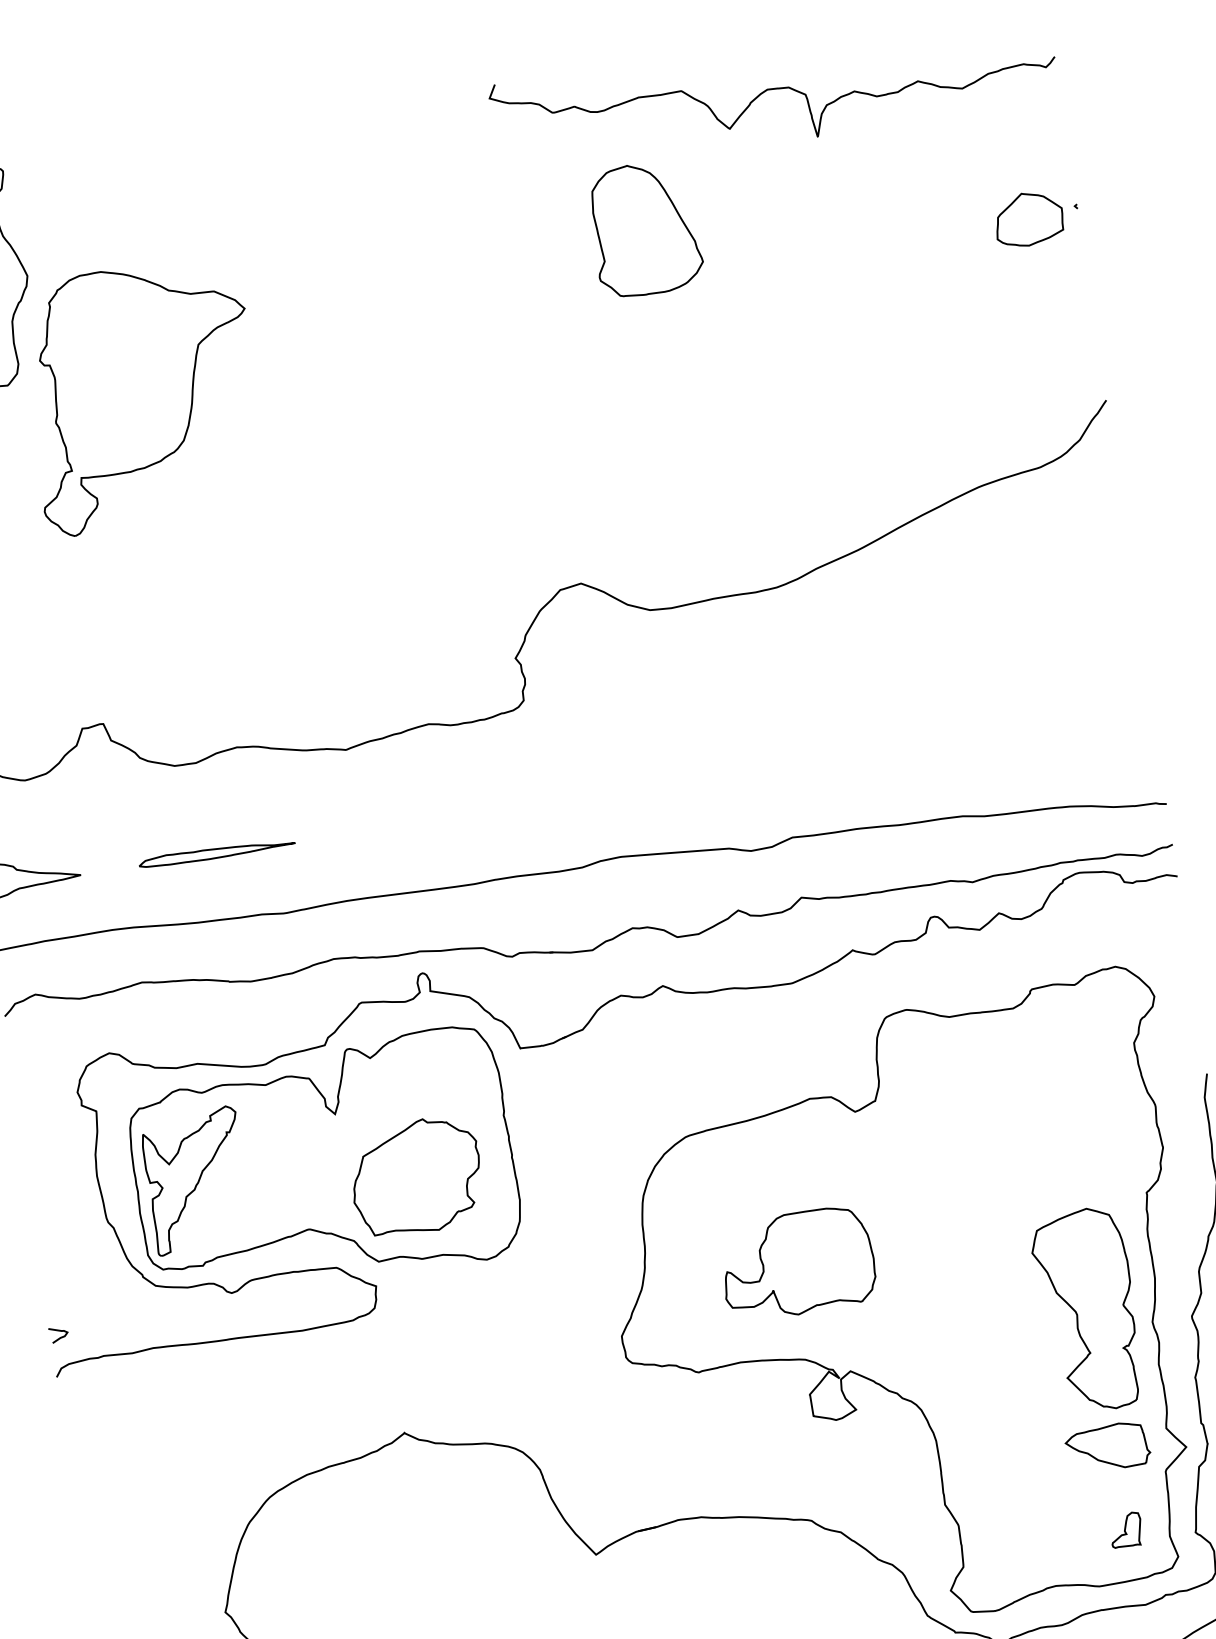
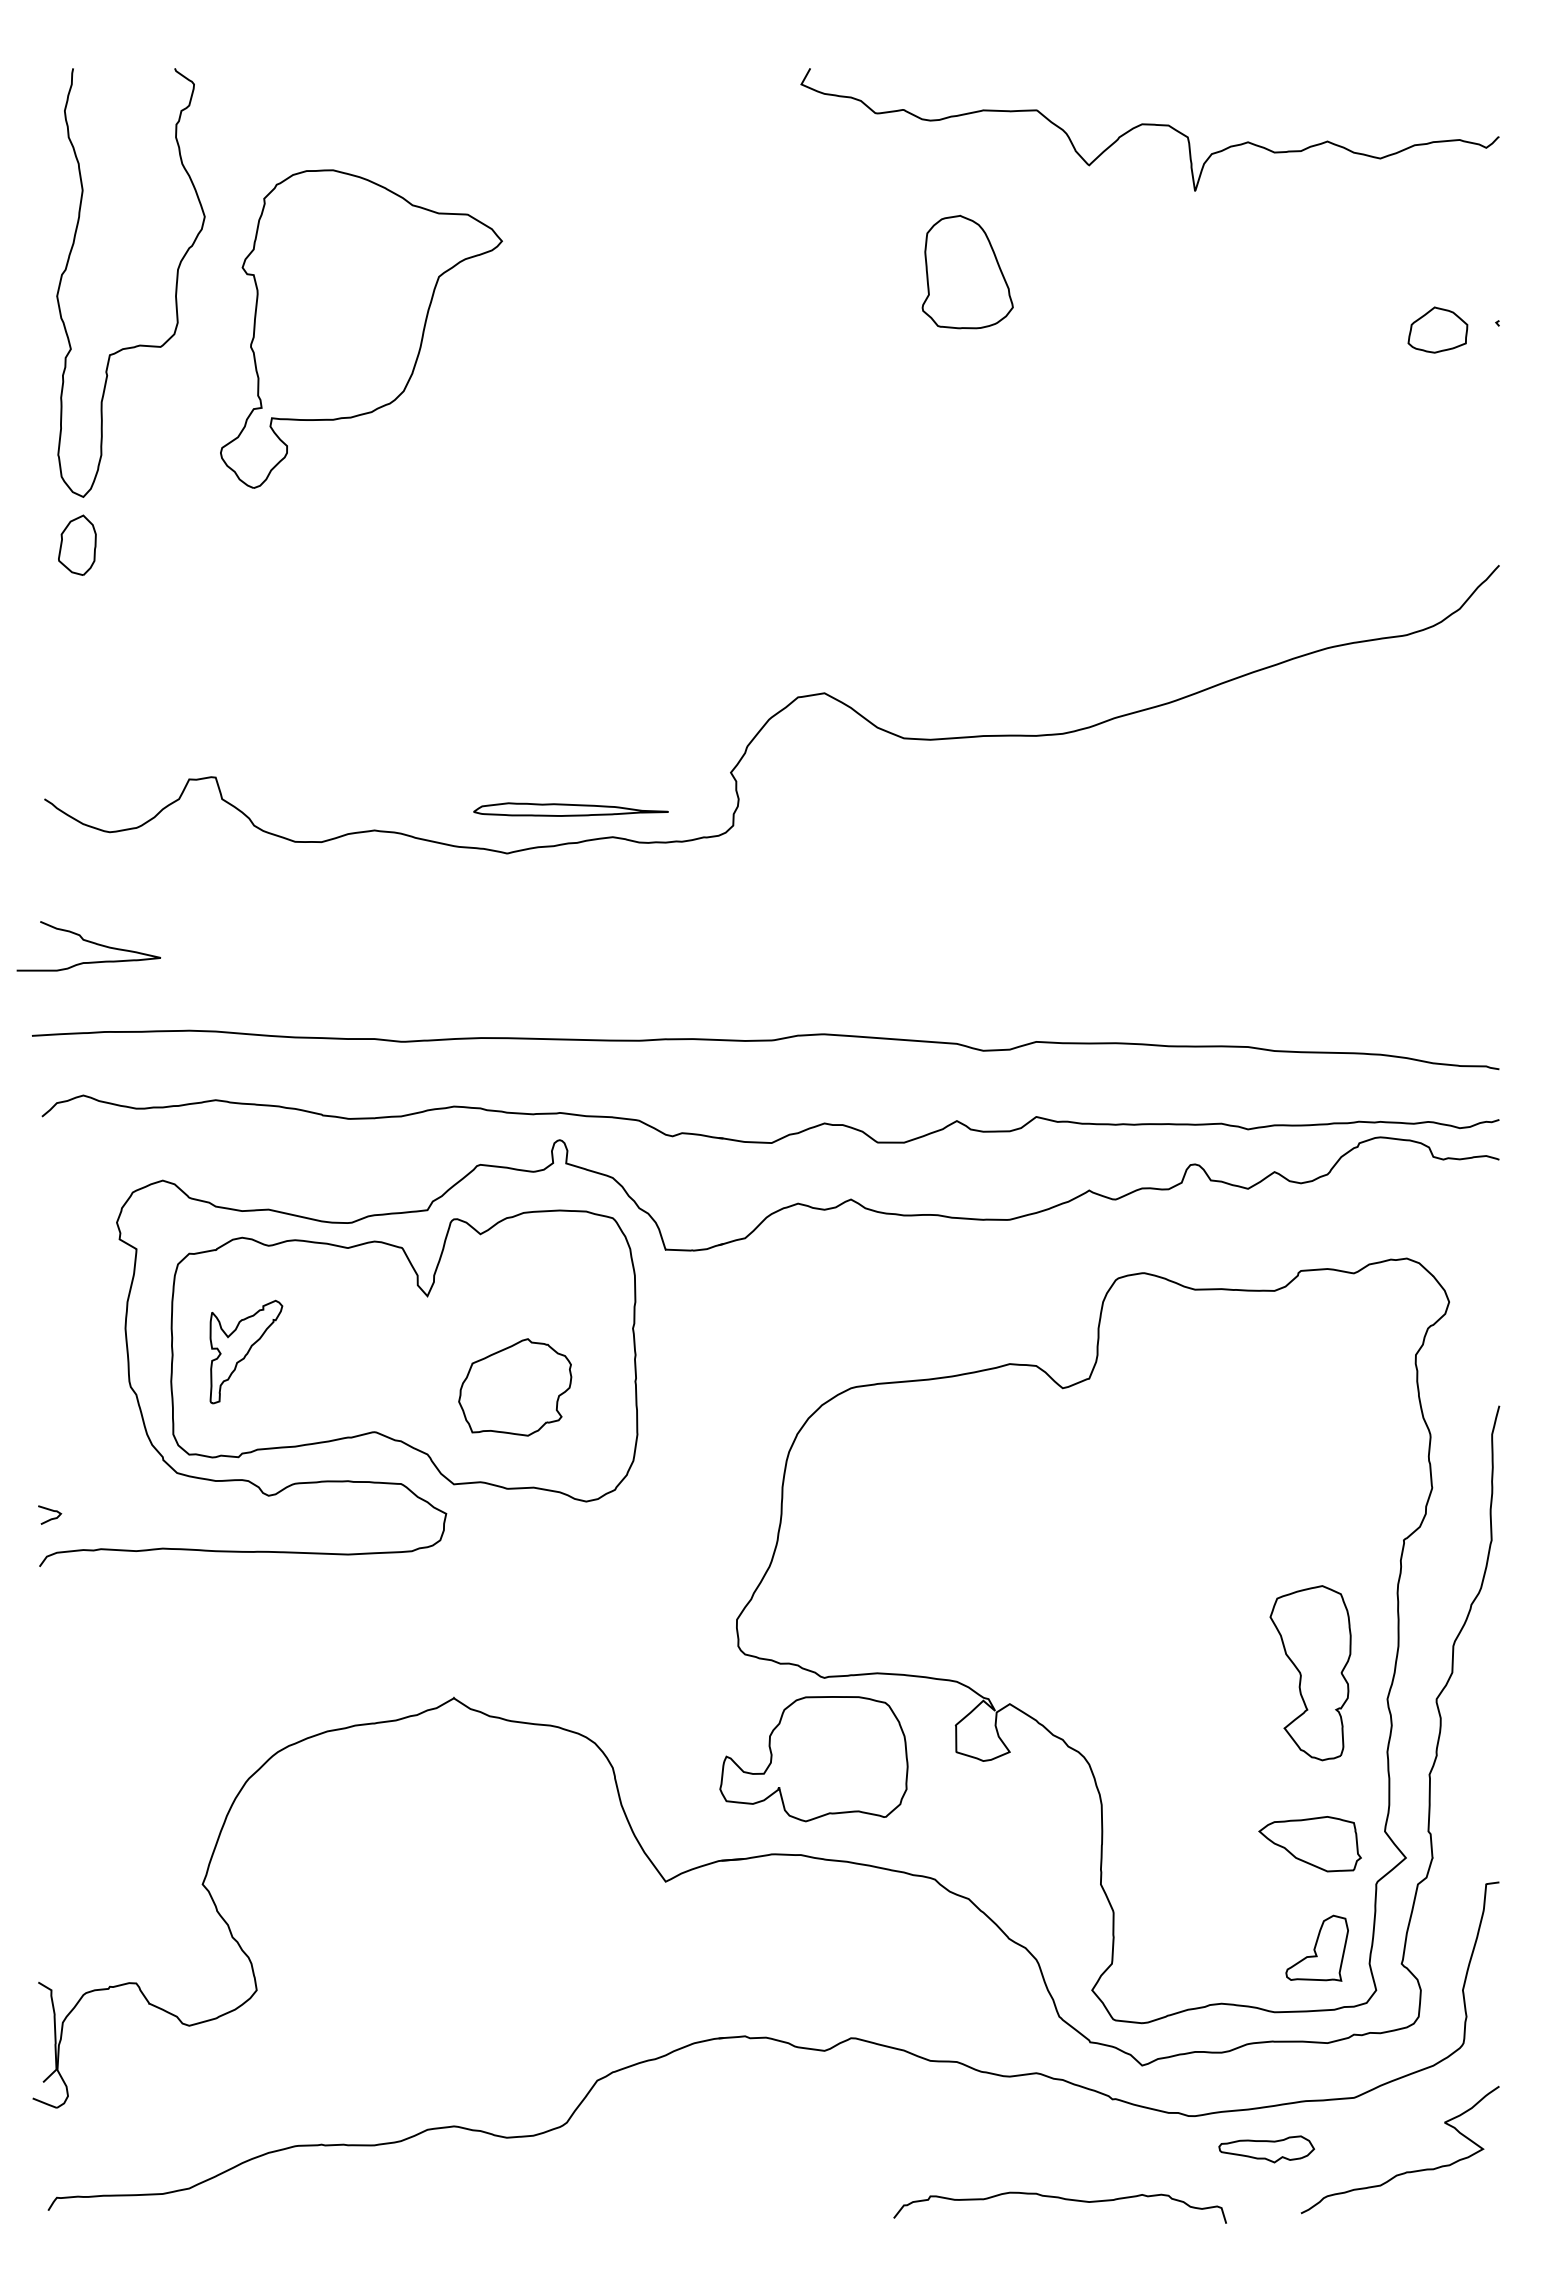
part: (1028, 218) -> (1437, 329), size x0.7
part: (645, 228) -> (967, 271), size x0.7
part: (142, 395) -> (361, 328), moved
part: (216, 852) -> (570, 809), moved
part: (416, 1176) -> (515, 1387), size x0.7
part: (196, 1180) -> (246, 1351), size x0.6
part: (797, 1264) -> (813, 1759), moved
part: (1087, 1309) -> (1310, 1672), size x0.7
part: (1126, 1530) -> (1317, 1948), size x1.6

